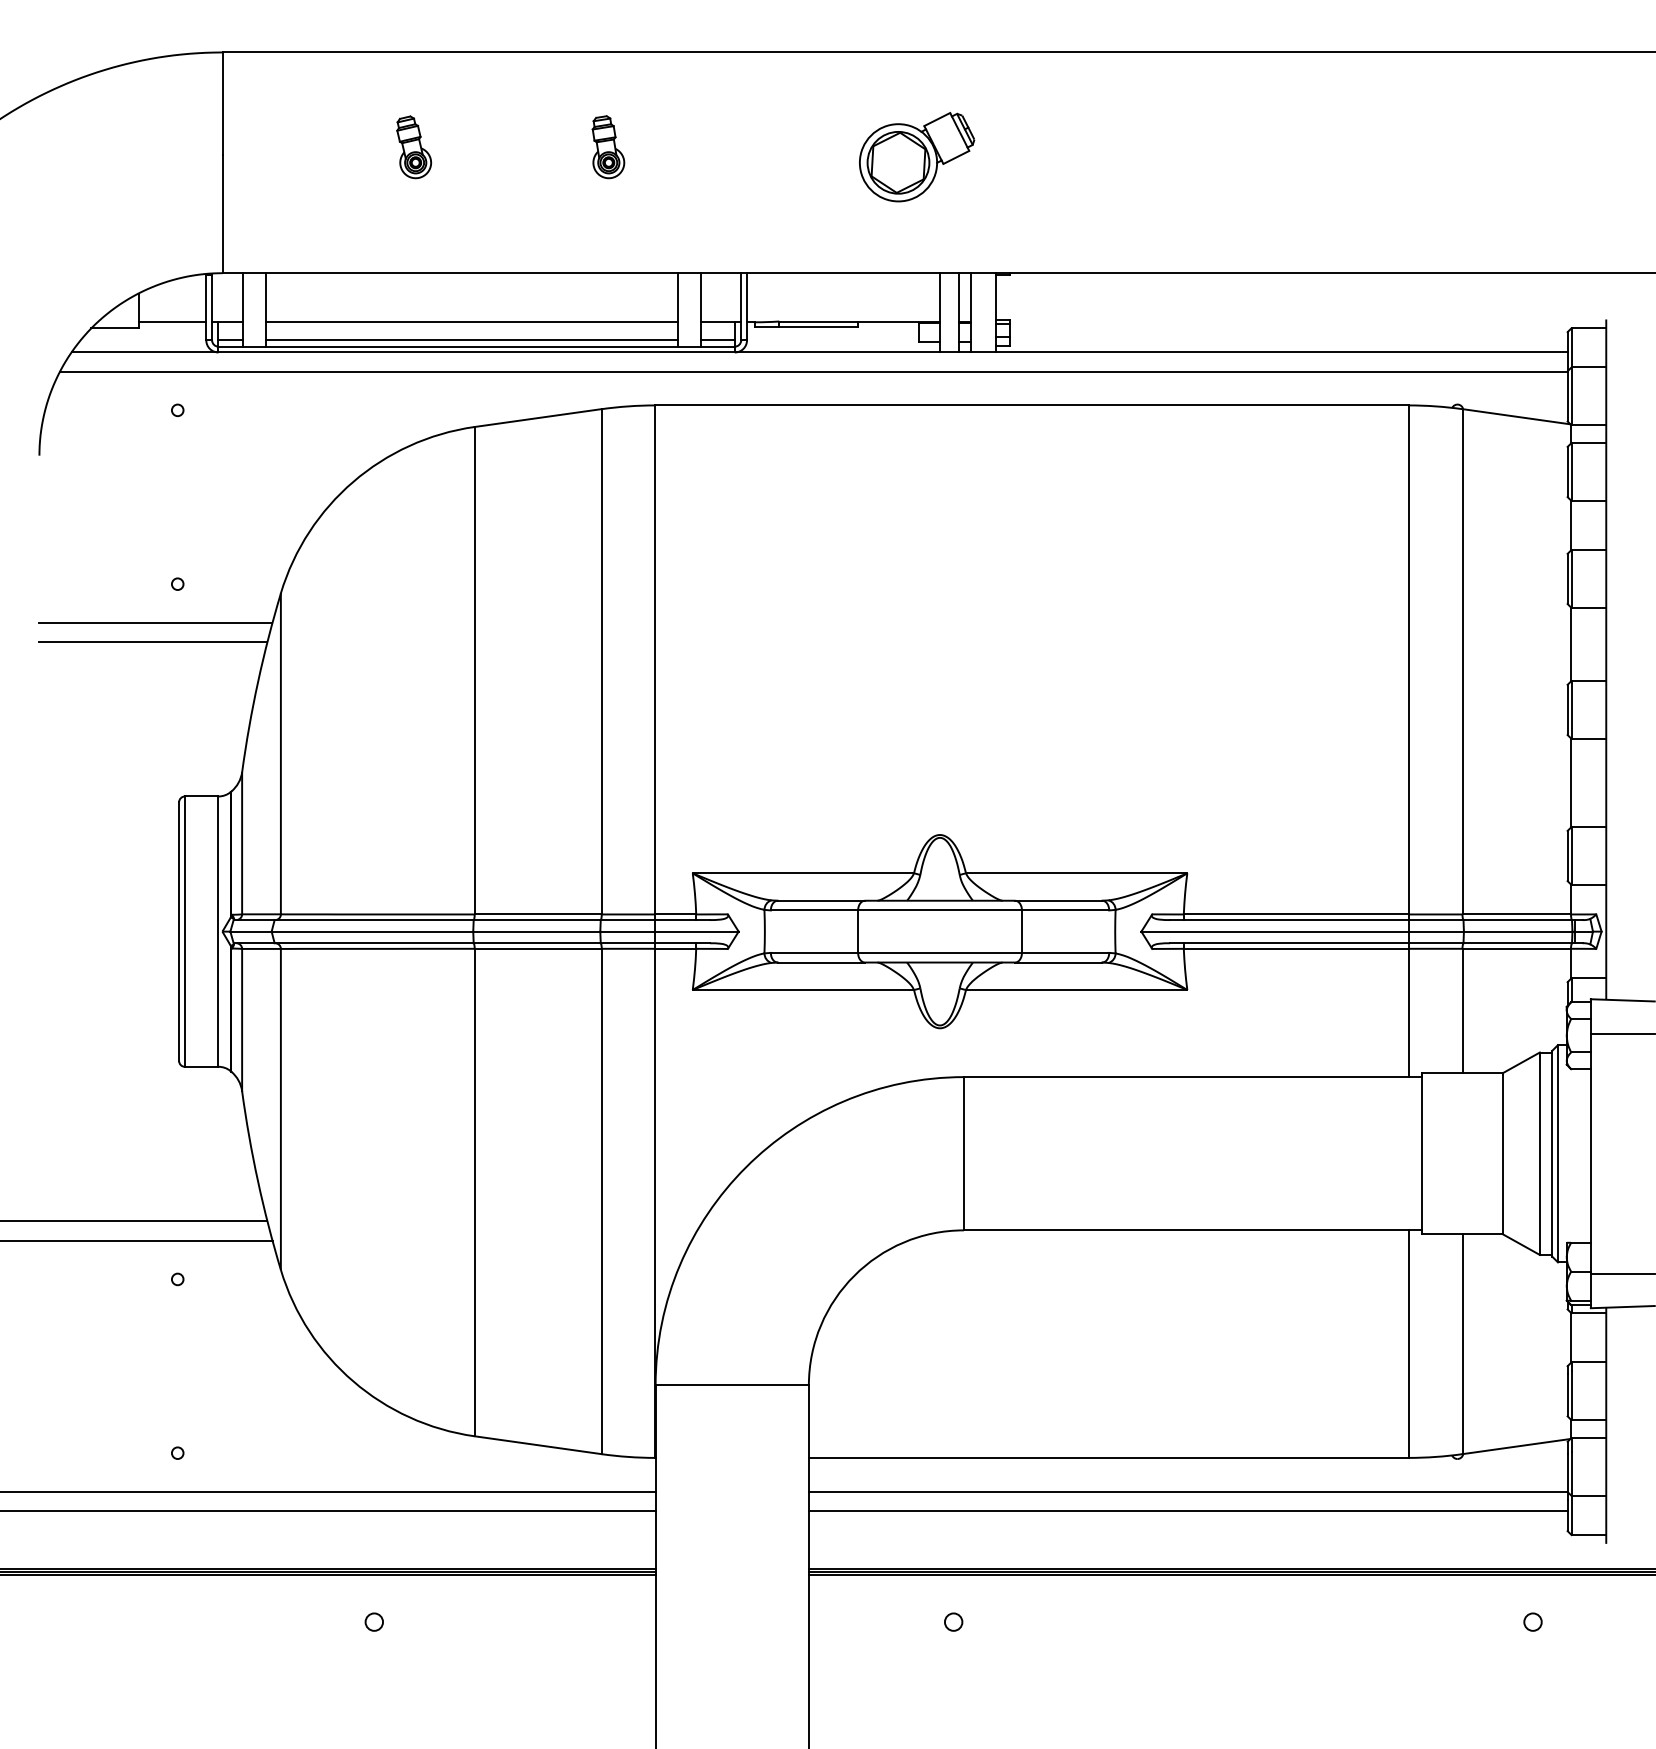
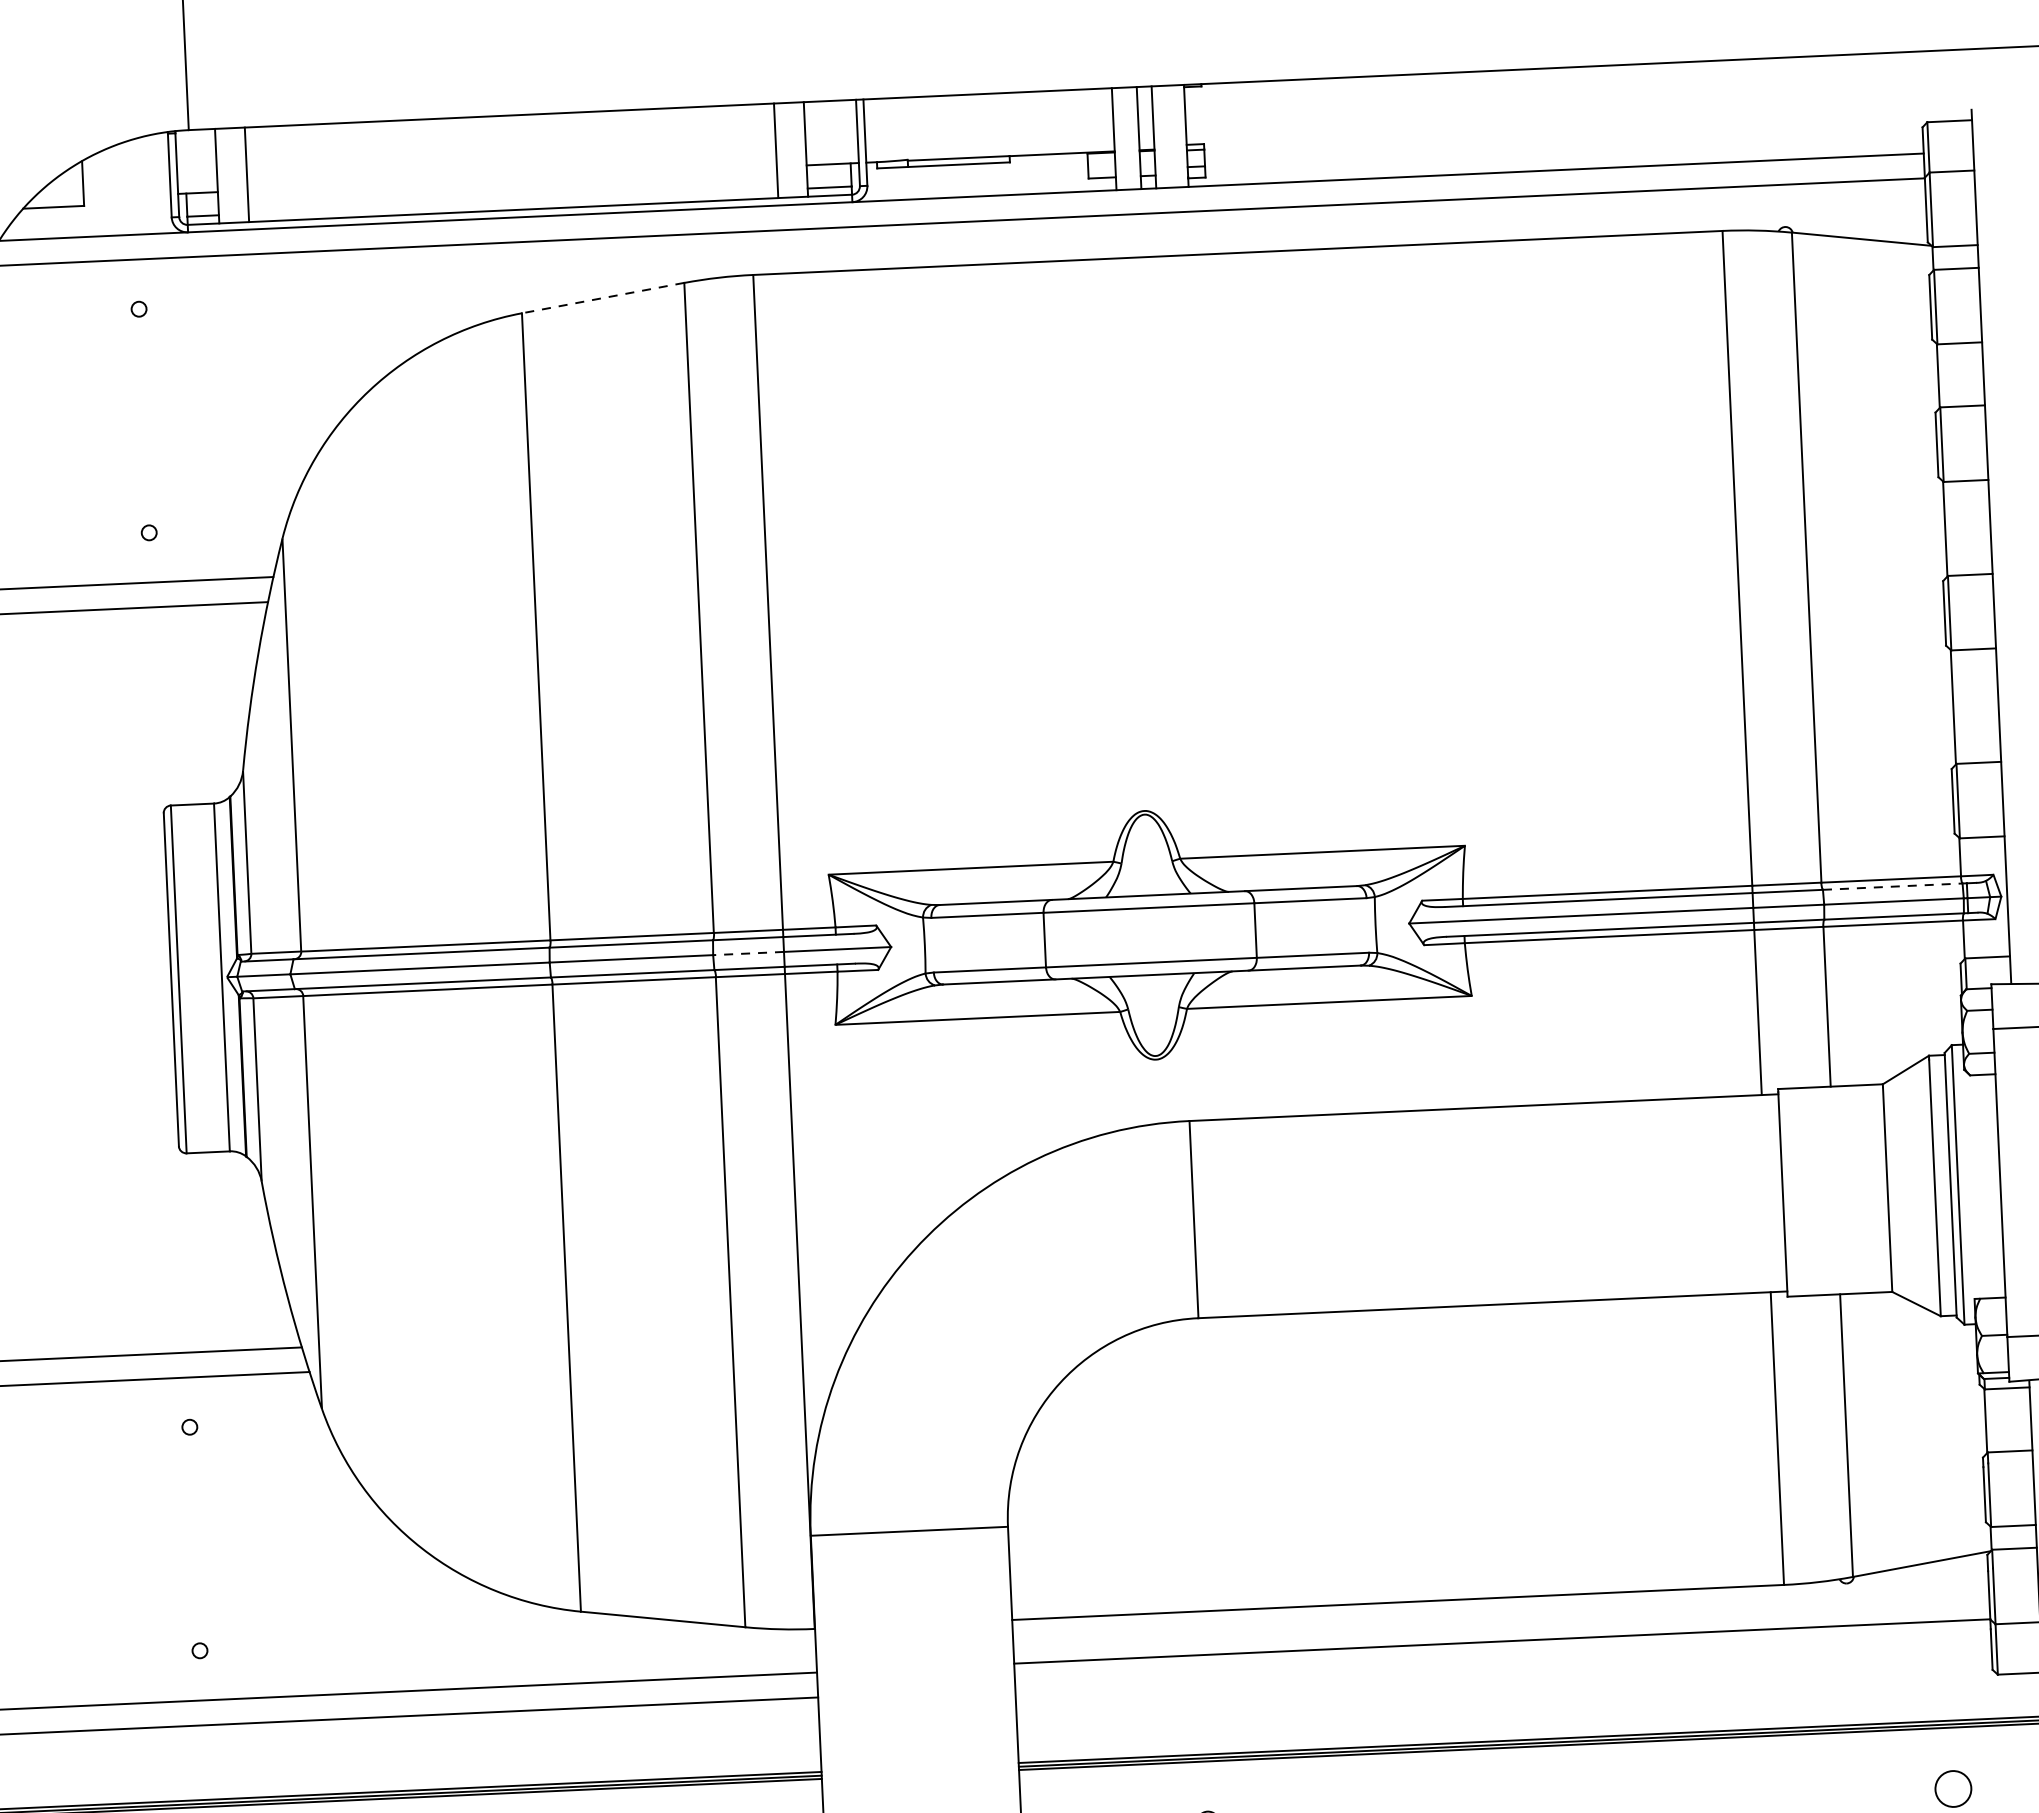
line: (172, 322) -> (127, 196), removed
line: (471, 322) -> (511, 179), removed
line: (471, 340) -> (512, 202), removed
line: (537, 418) -> (602, 298), solid -> dashed
line: (1518, 920) -> (1893, 887), solid -> dashed
line: (627, 931) -> (748, 953), solid -> dashed
line: (1187, 1511) -> (1502, 1666), removed
circle: (1532, 1621) -> (1952, 1788), size x1.6

